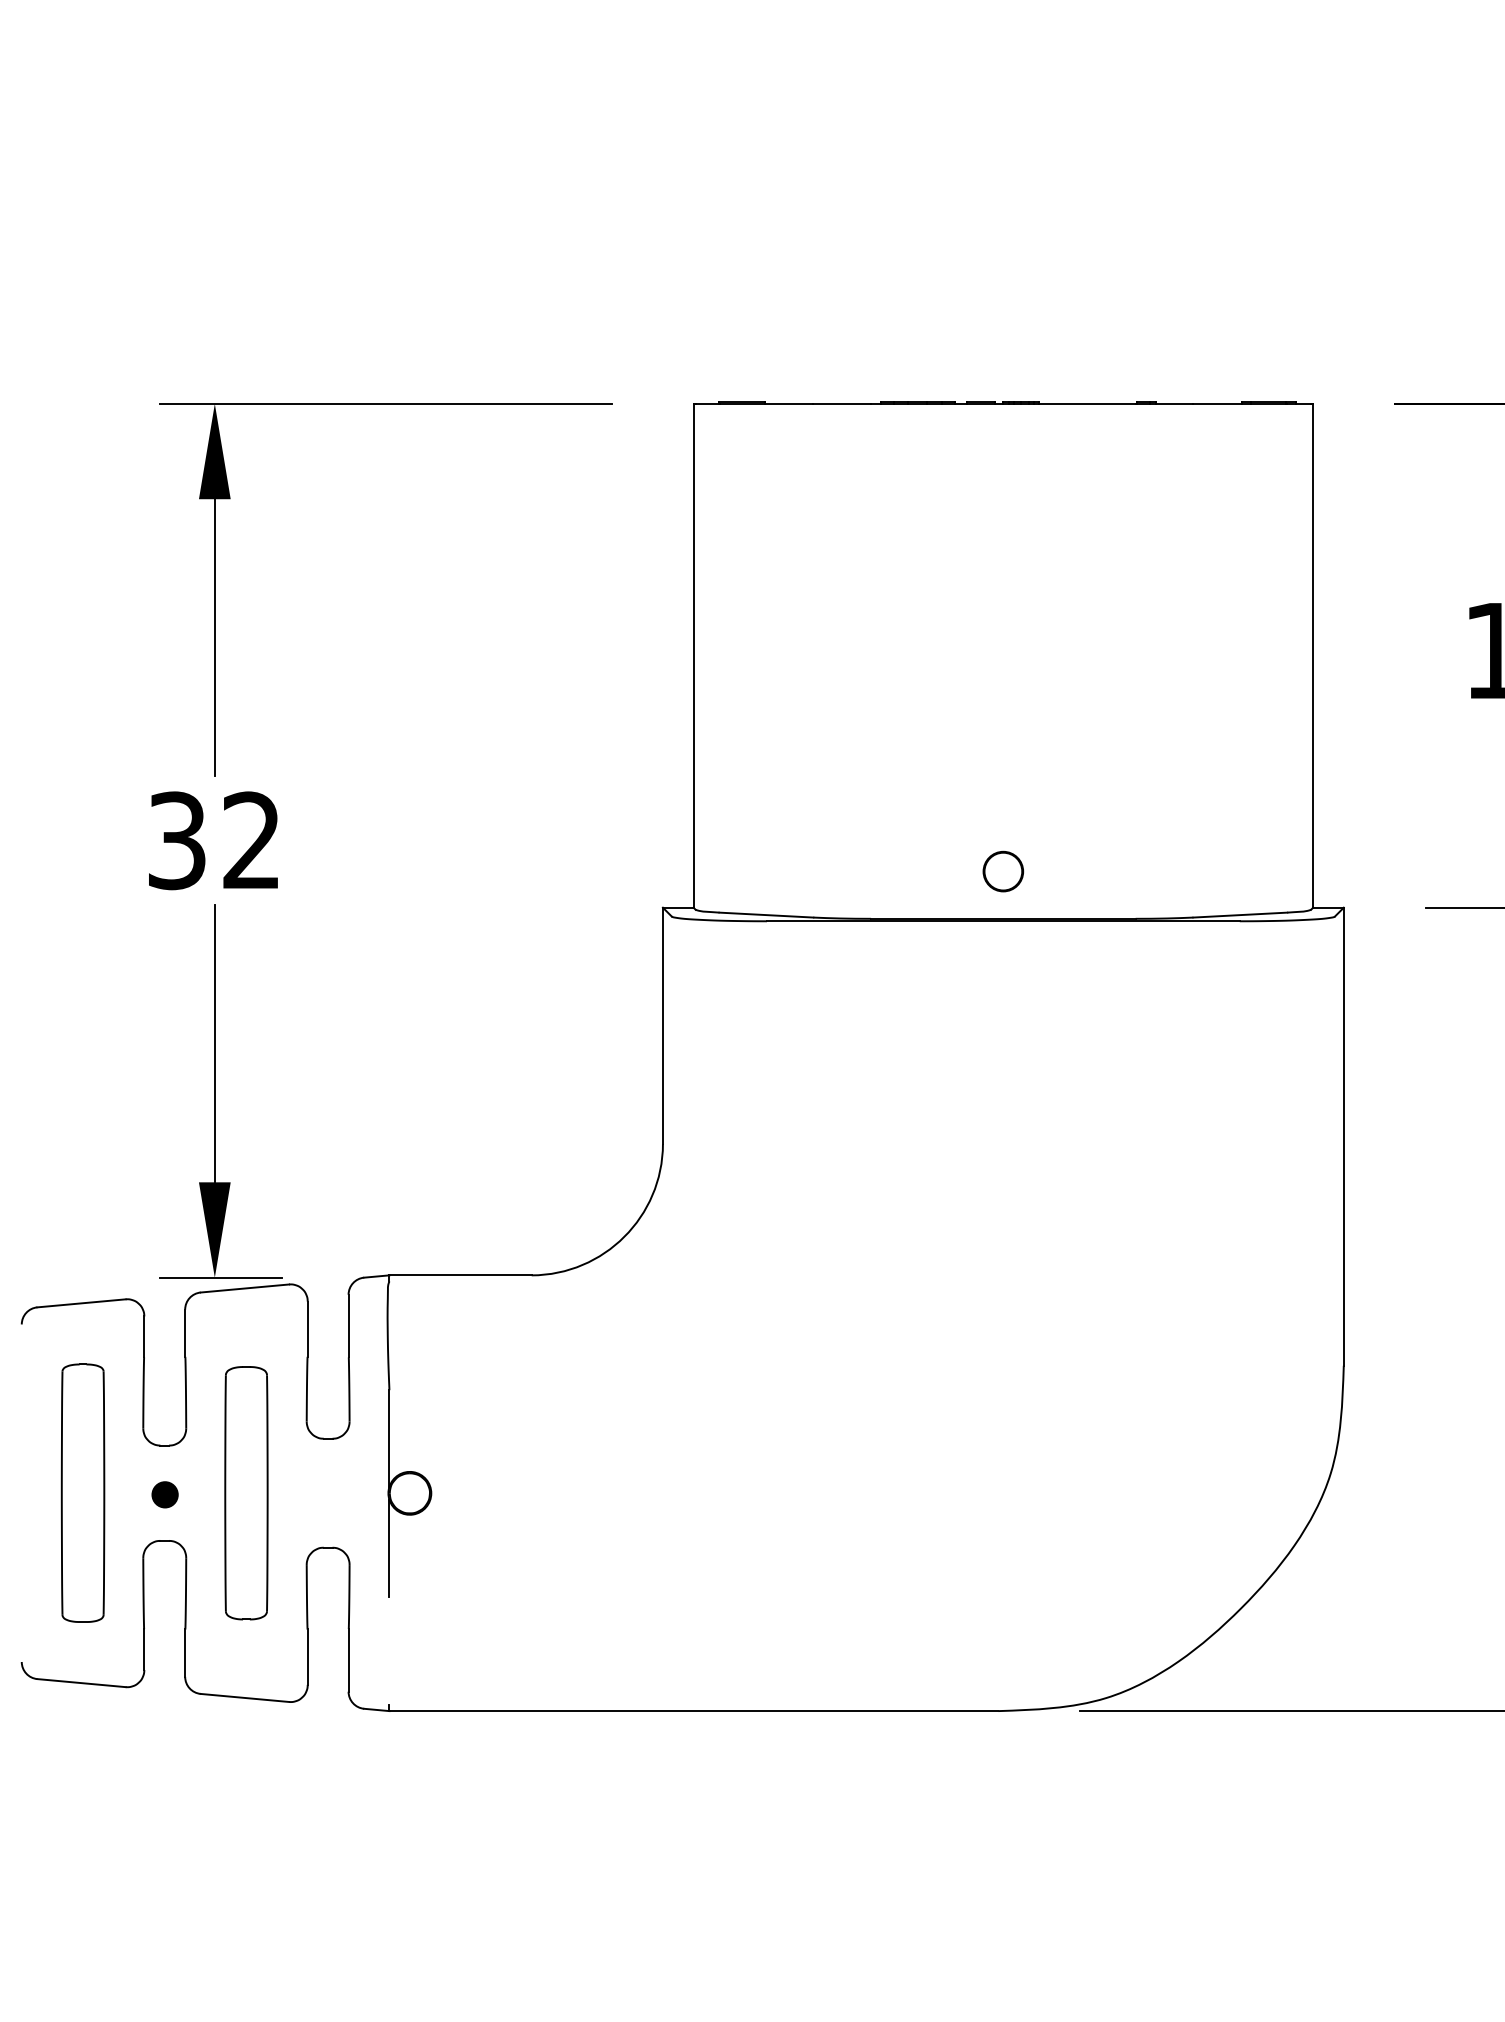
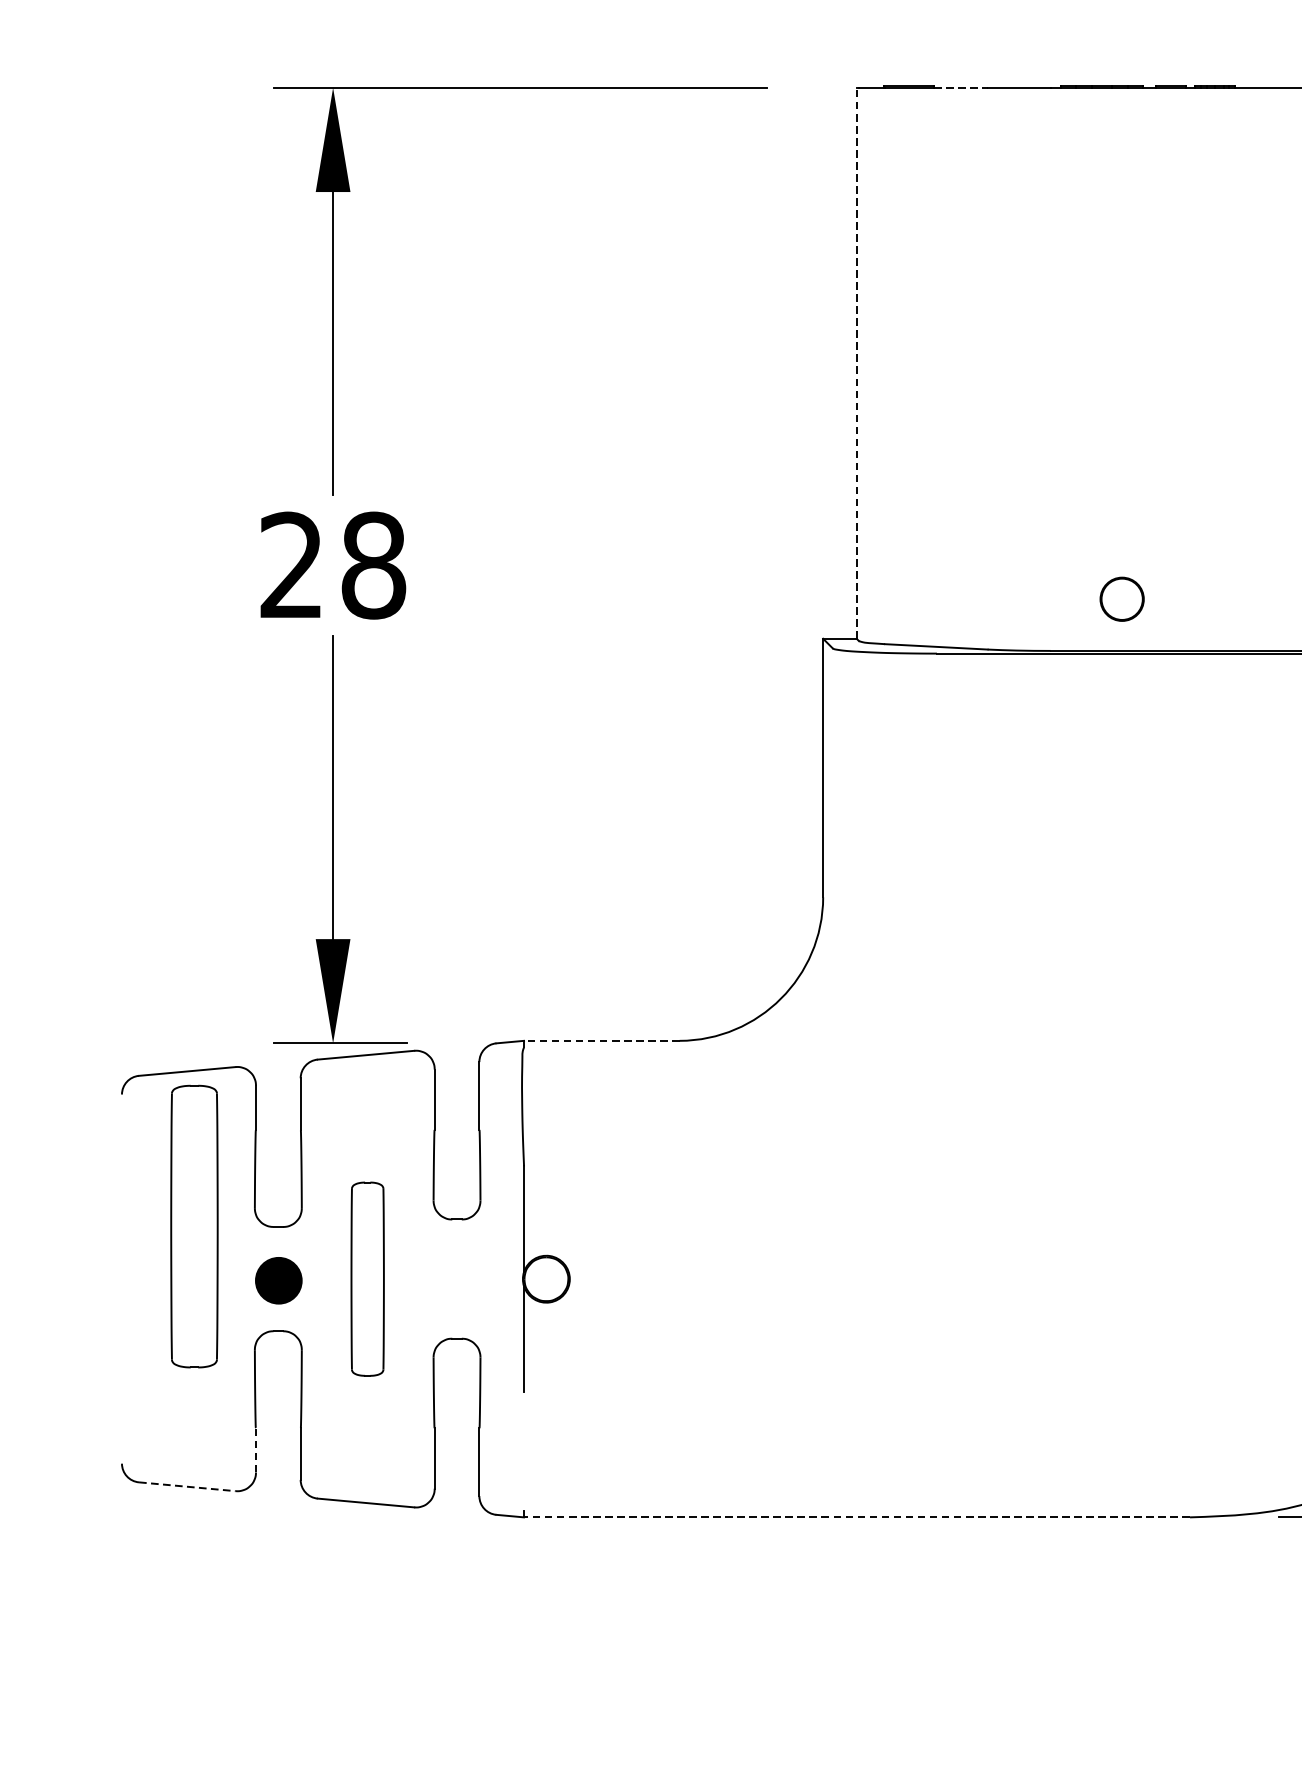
line: (789, 403) -> (961, 87), solid -> dashed
line: (693, 655) -> (856, 362), solid -> dashed
text: (214, 840) -> (332, 565), 32 -> 28
part: (1003, 871) -> (1122, 599), moved
line: (460, 1275) -> (601, 1040), solid -> dashed
part: (82, 1492) -> (193, 1225), moved
part: (246, 1493) -> (367, 1279), size x0.7
part: (164, 1494) -> (278, 1280), size x1.6
line: (144, 1649) -> (256, 1450), solid -> dashed
line: (82, 1683) -> (188, 1487), solid -> dashed
line: (693, 1711) -> (856, 1517), solid -> dashed

